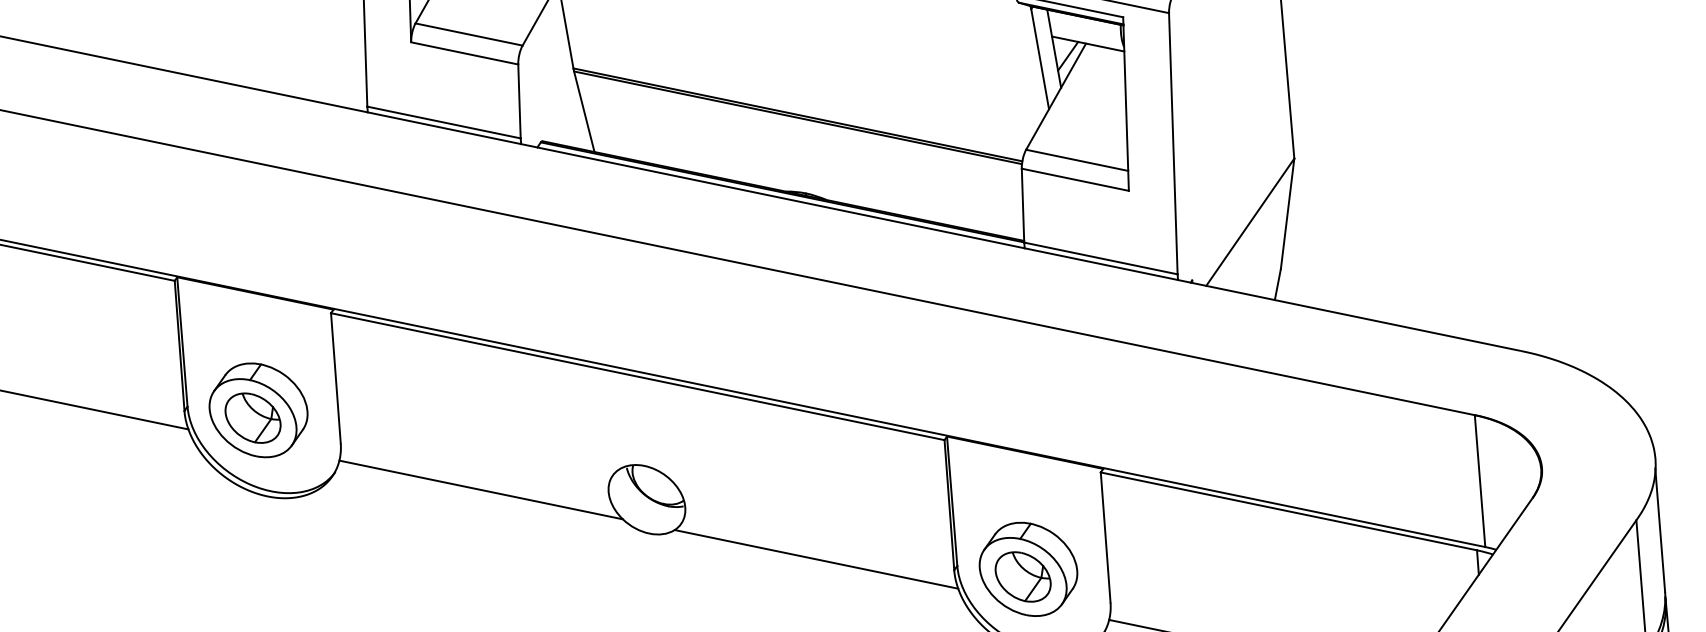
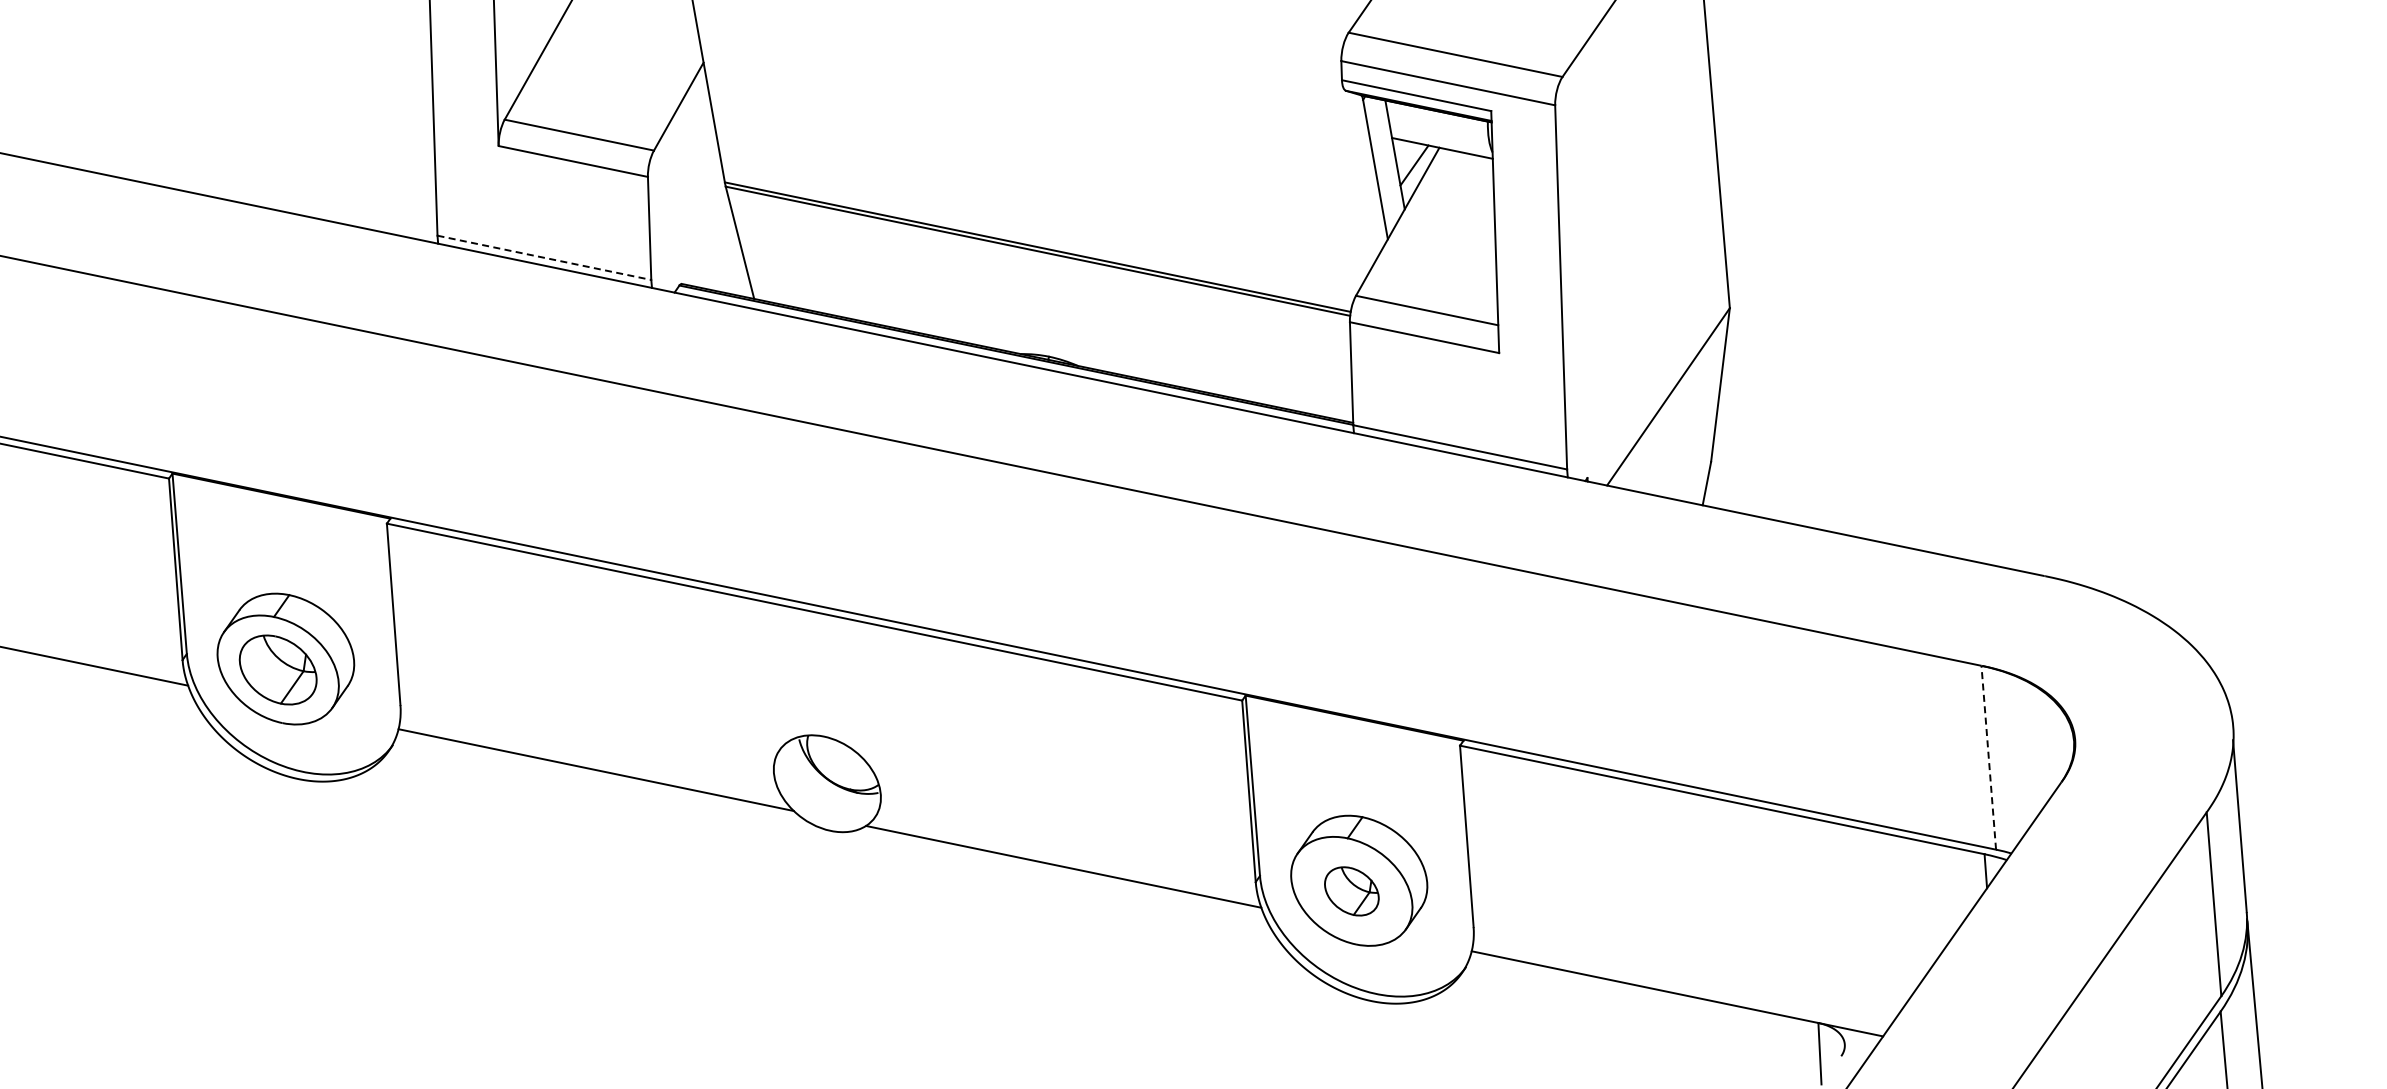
line: (444, 122) -> (544, 257), solid -> dashed
line: (1479, 480) -> (1988, 757), solid -> dashed
part: (1022, 577) -> (1351, 891), size x0.7

